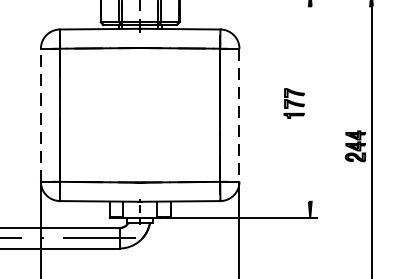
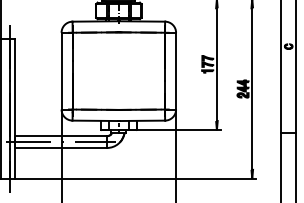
line: (309, 103) -> (216, 64), added
line: (40, 114) -> (61, 70), dashed -> solid
line: (240, 115) -> (176, 71), dashed -> solid

